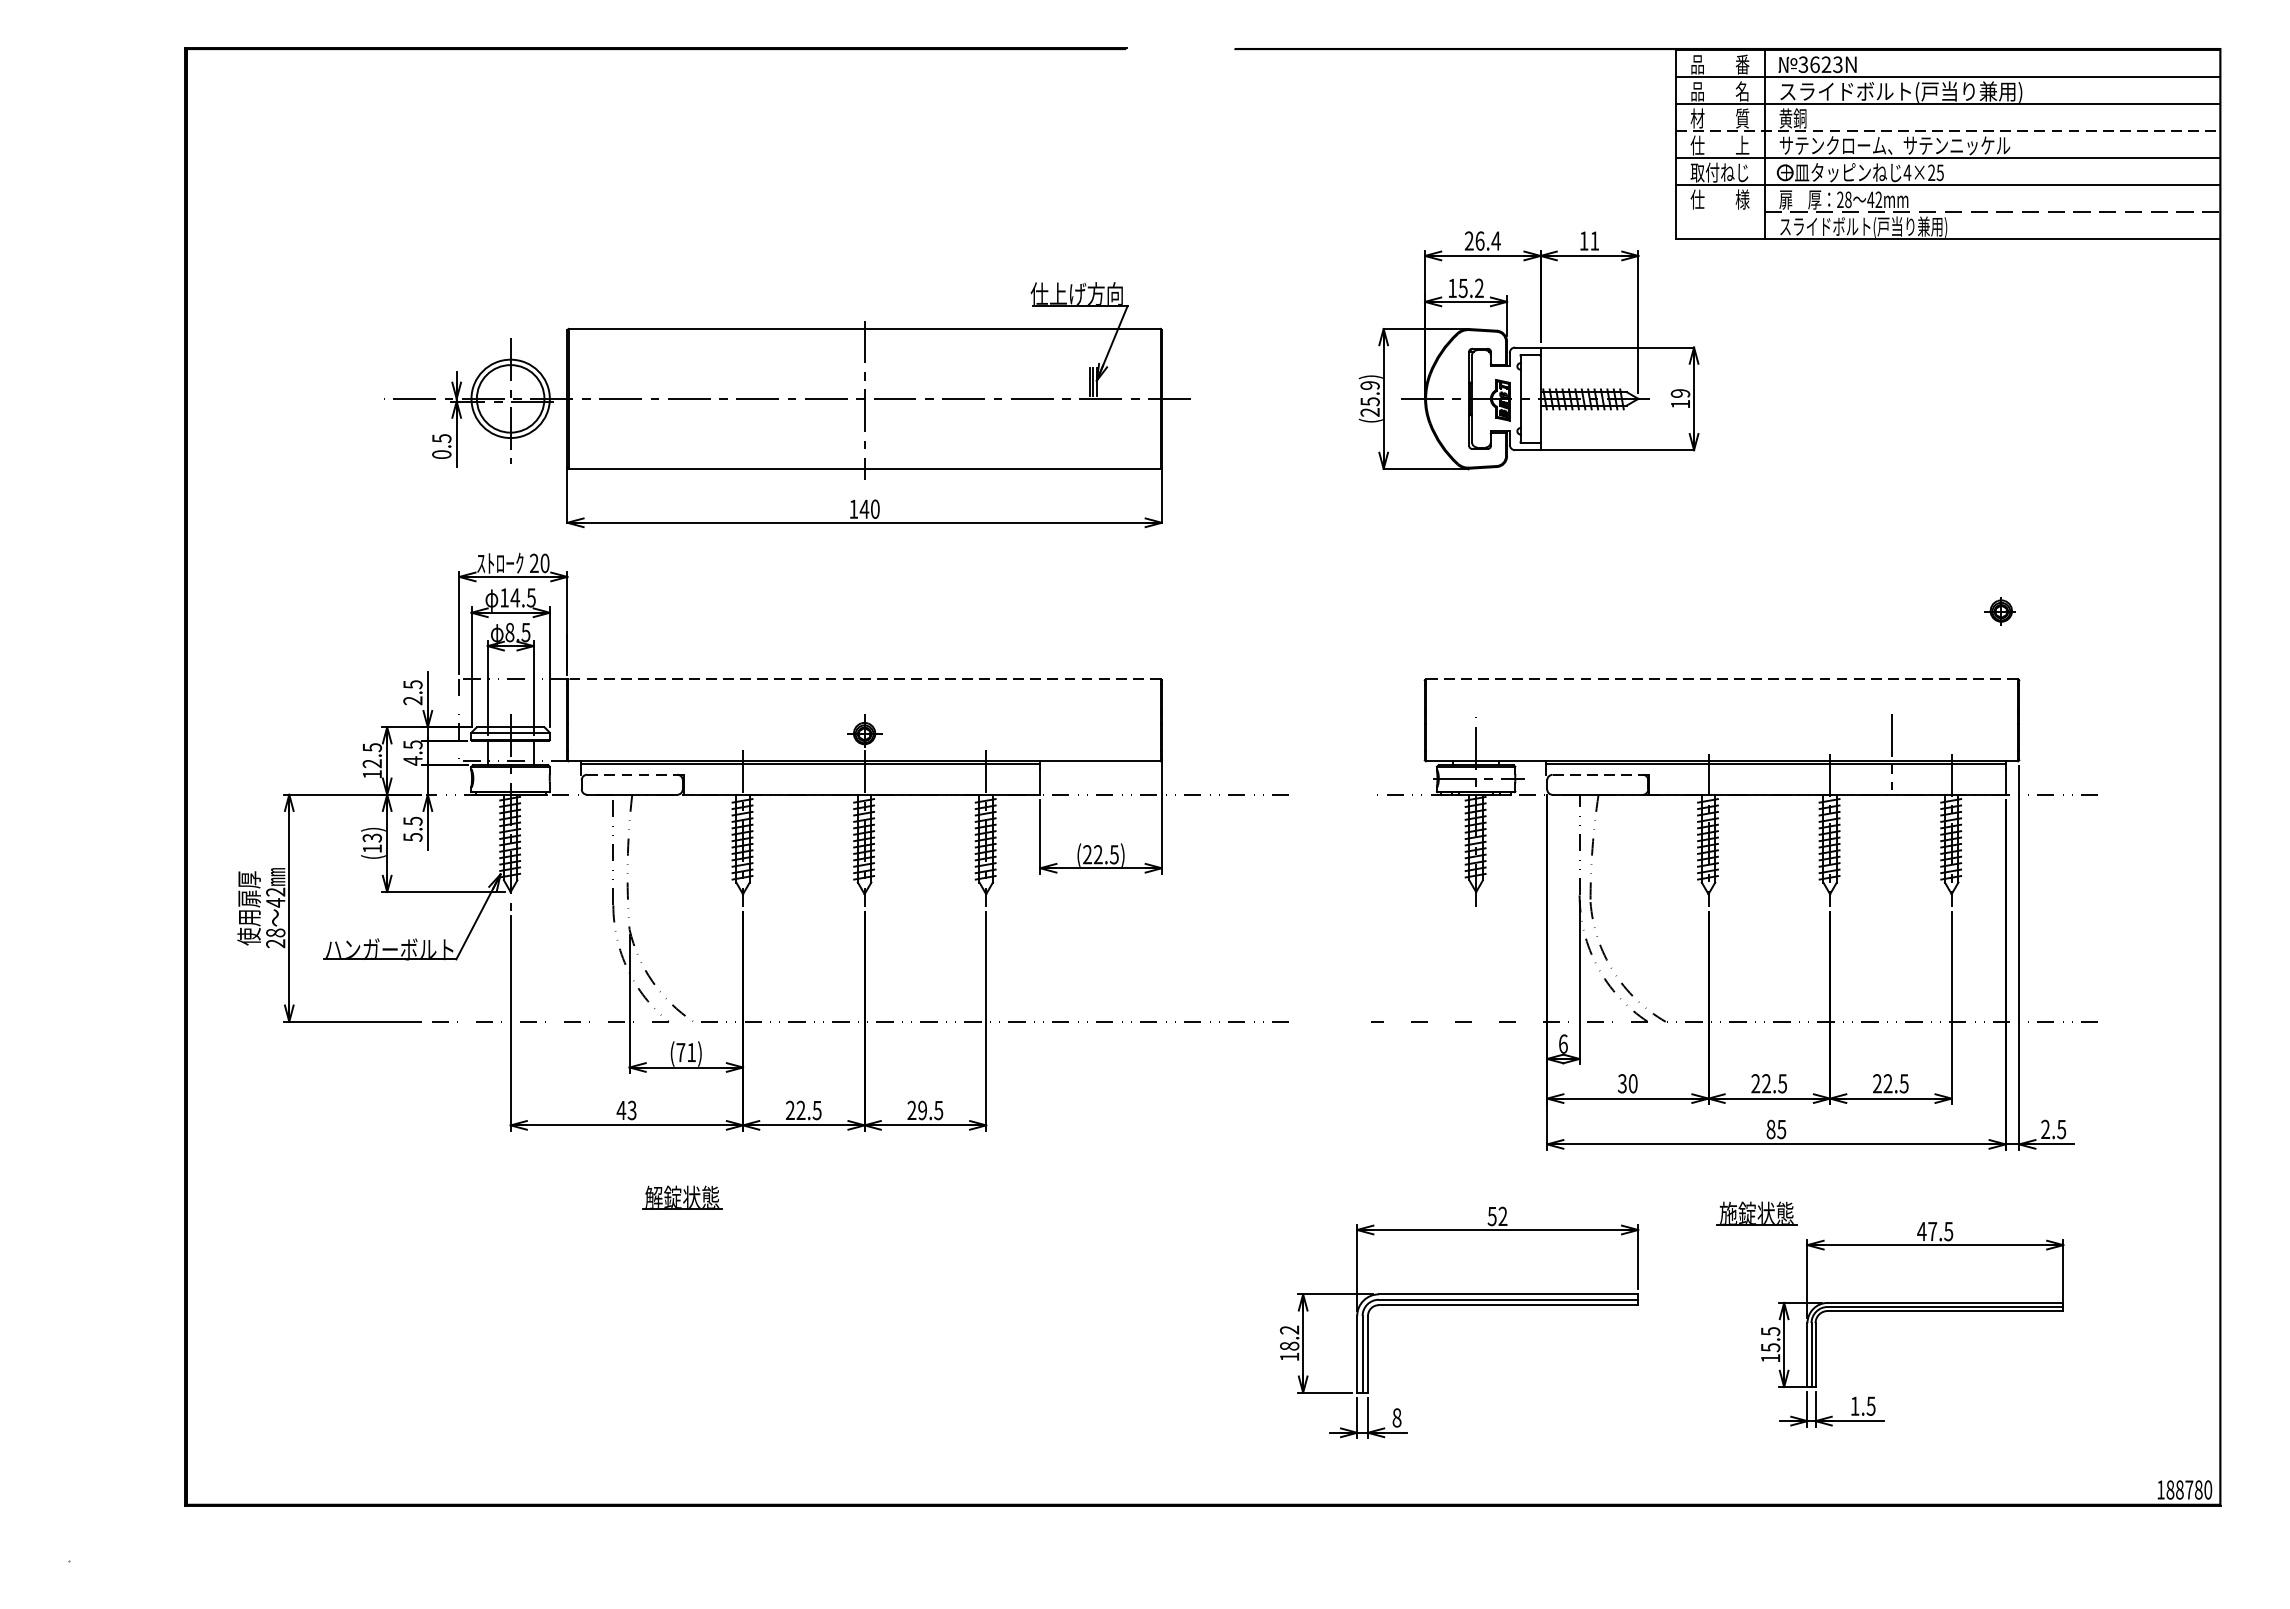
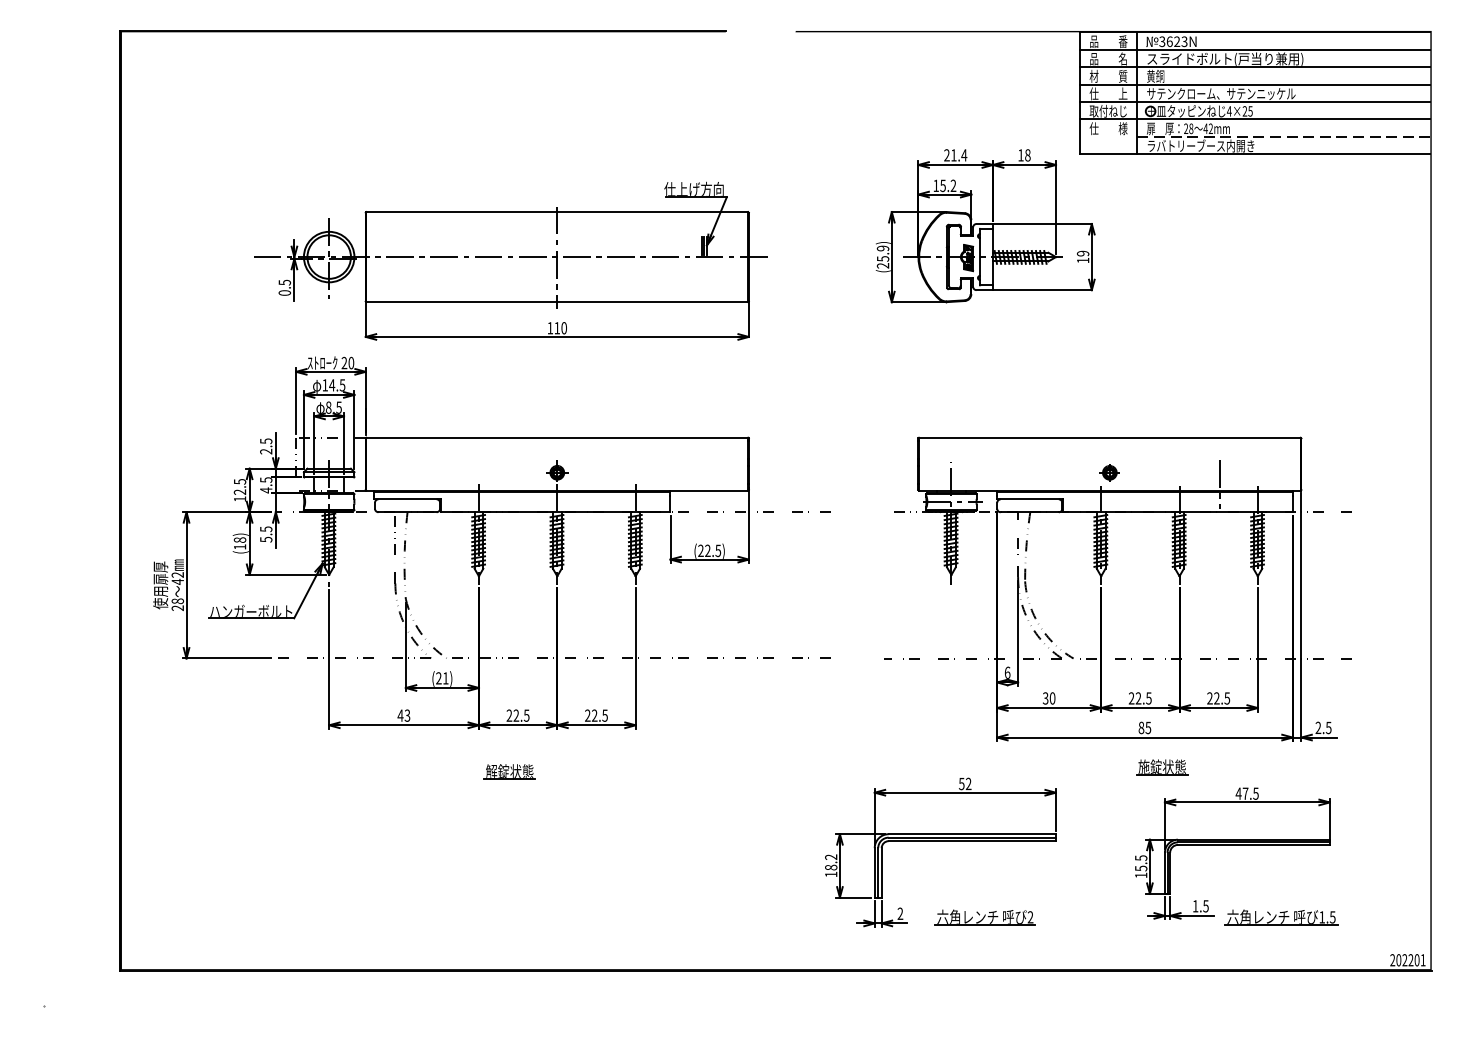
line: (1948, 131) -> (1255, 84), dashed -> solid
text: (1862, 225) -> (1200, 145), スライドボルト(戸当り兼用) -> ラバトリーブース内開き
text: (1479, 241) -> (953, 155), 26.4 -> 21.4
text: (1594, 241) -> (1027, 155), 11 -> 18
text: (864, 509) -> (557, 328), 140 -> 110
part: (2000, 610) -> (1109, 472), moved
line: (864, 678) -> (557, 437), dashed -> solid
line: (1721, 678) -> (1109, 437), dashed -> solid
line: (632, 775) -> (407, 499), dashed -> solid
line: (1597, 775) -> (1029, 499), dashed -> solid
text: (373, 837) -> (240, 539), (13) -> (18)
text: (680, 1052) -> (438, 678), (71) -> (21)
text: (922, 1110) -> (594, 715), 29.5 -> 22.5
part: (681, 1197) -> (509, 771), moved
part: (1757, 1214) -> (1162, 767), moved
text: (1397, 1417) -> (900, 913), 8 -> 2
part: (1527, 1423) -> (984, 917), added
part: (1988, 1423) -> (1281, 917), added
text: (2183, 1490) -> (1407, 960), 188780 -> 202201

